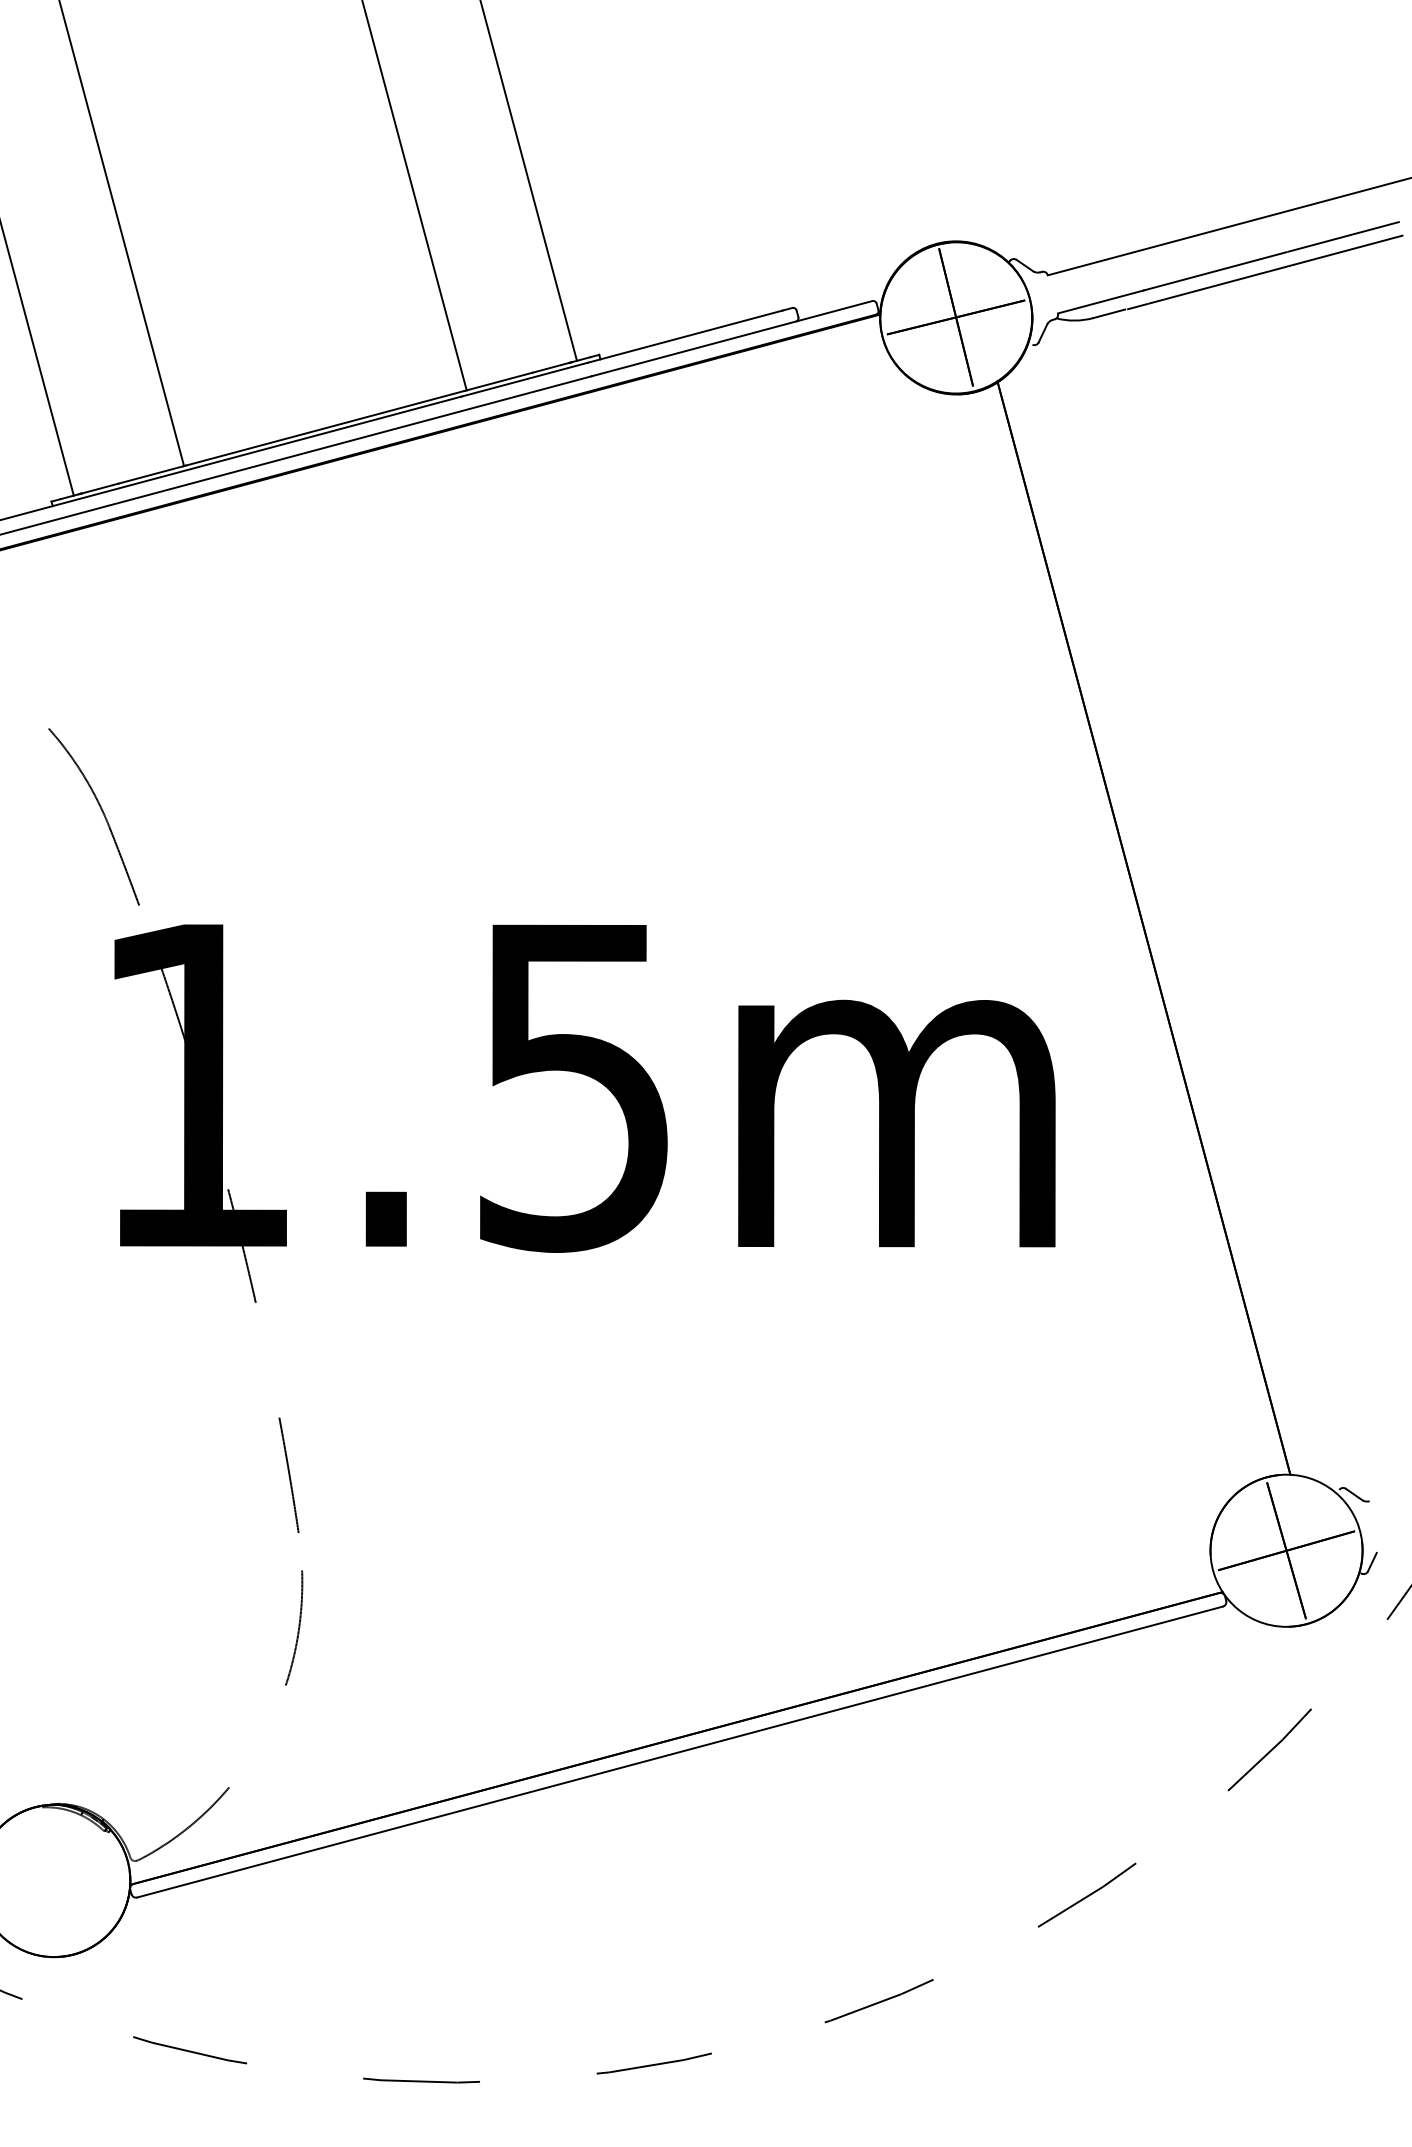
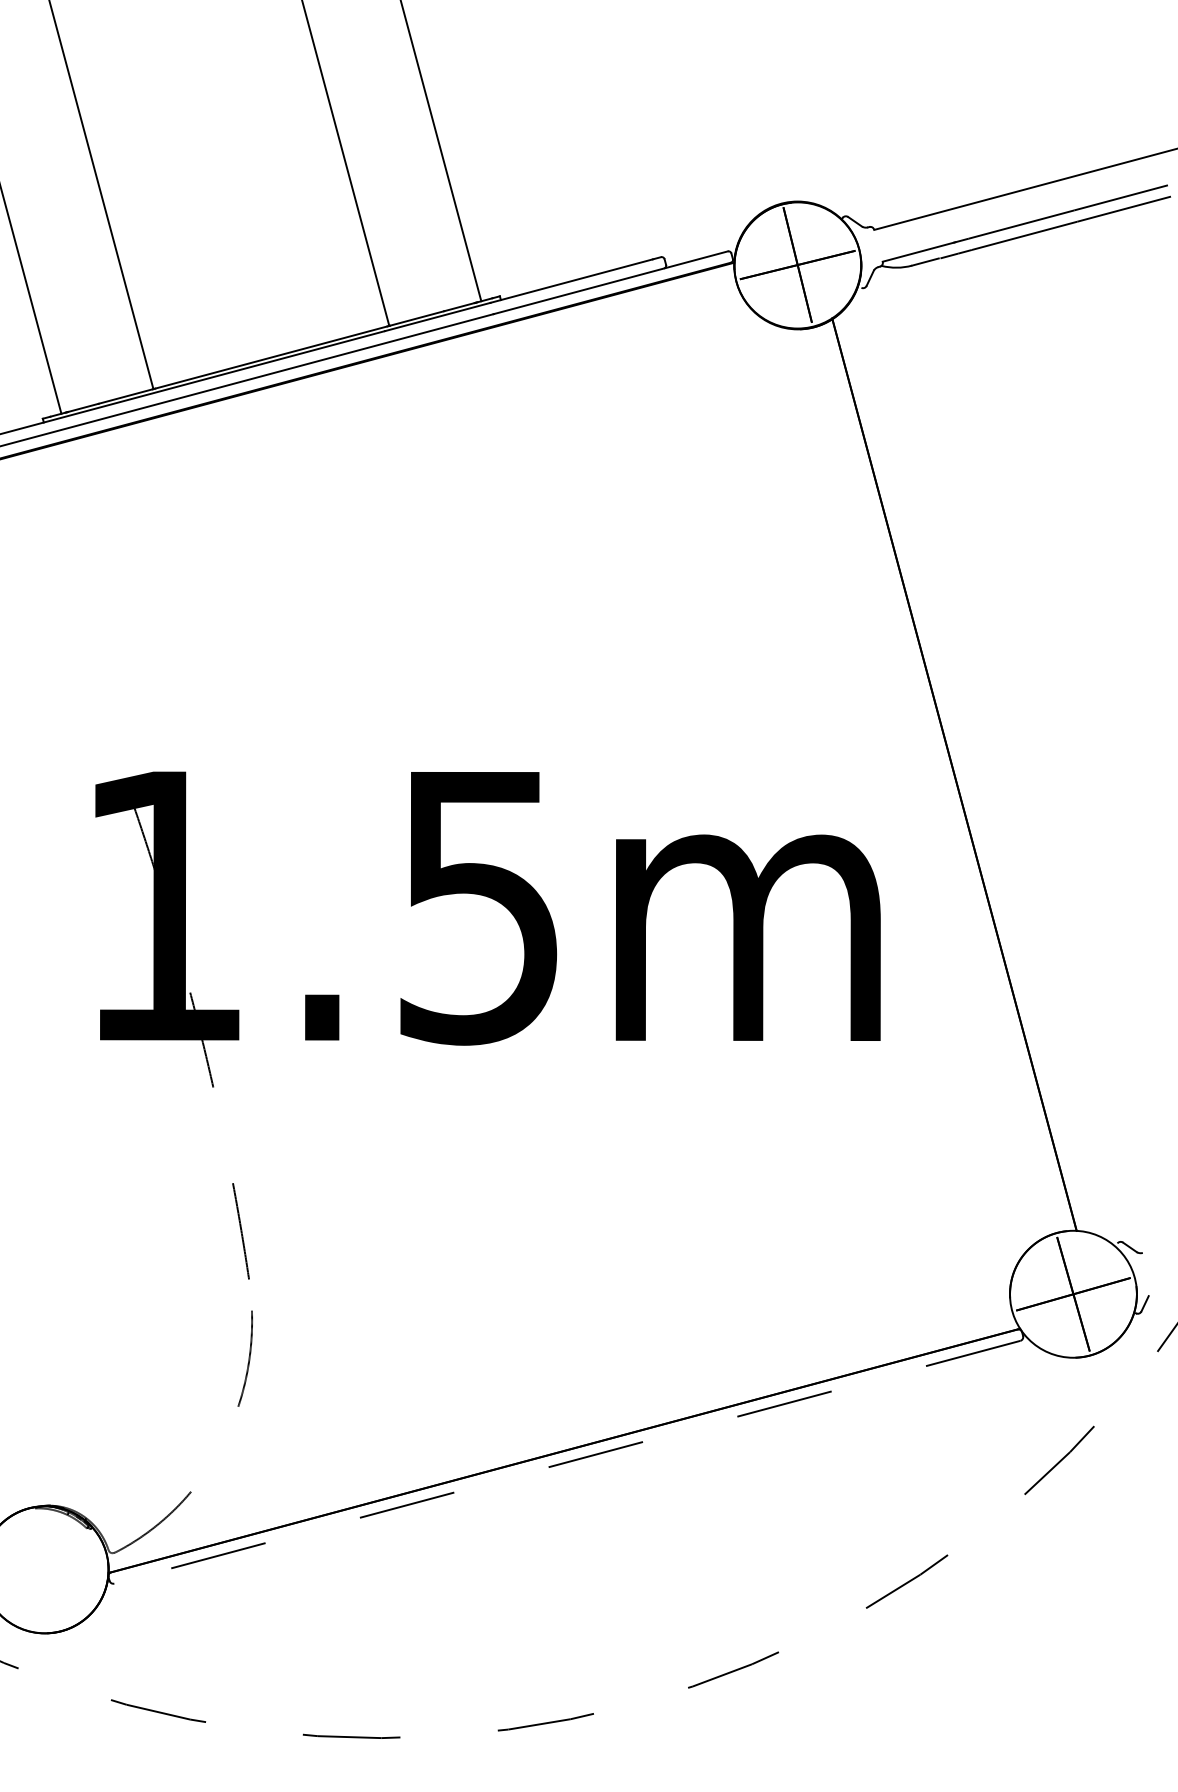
part: (101, 811) -> (84, 677), removed
line: (680, 1752) -> (567, 1462), solid -> dashed

